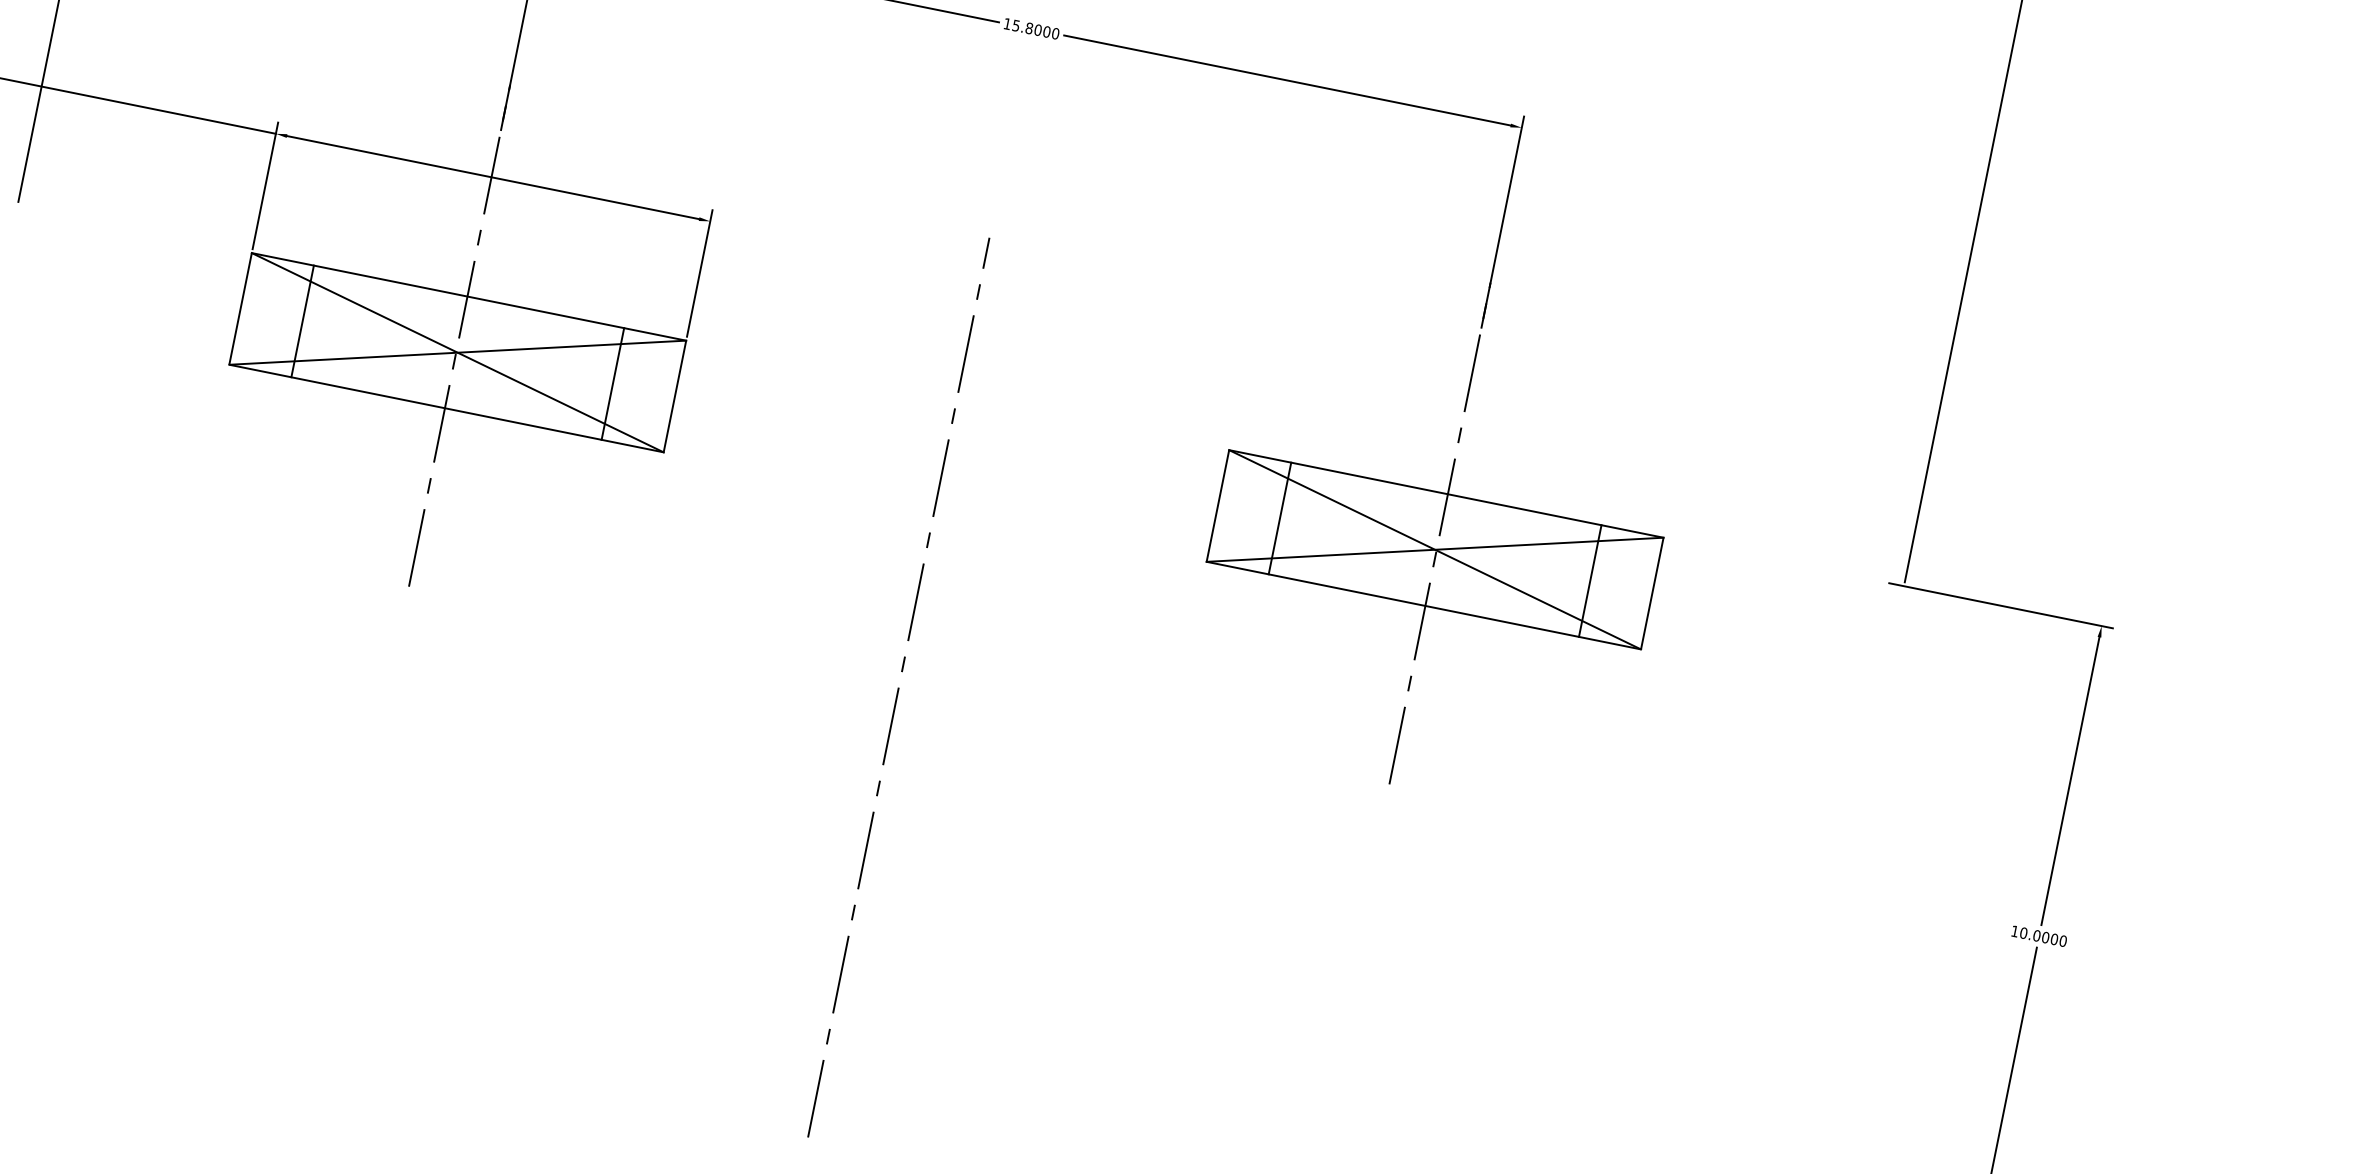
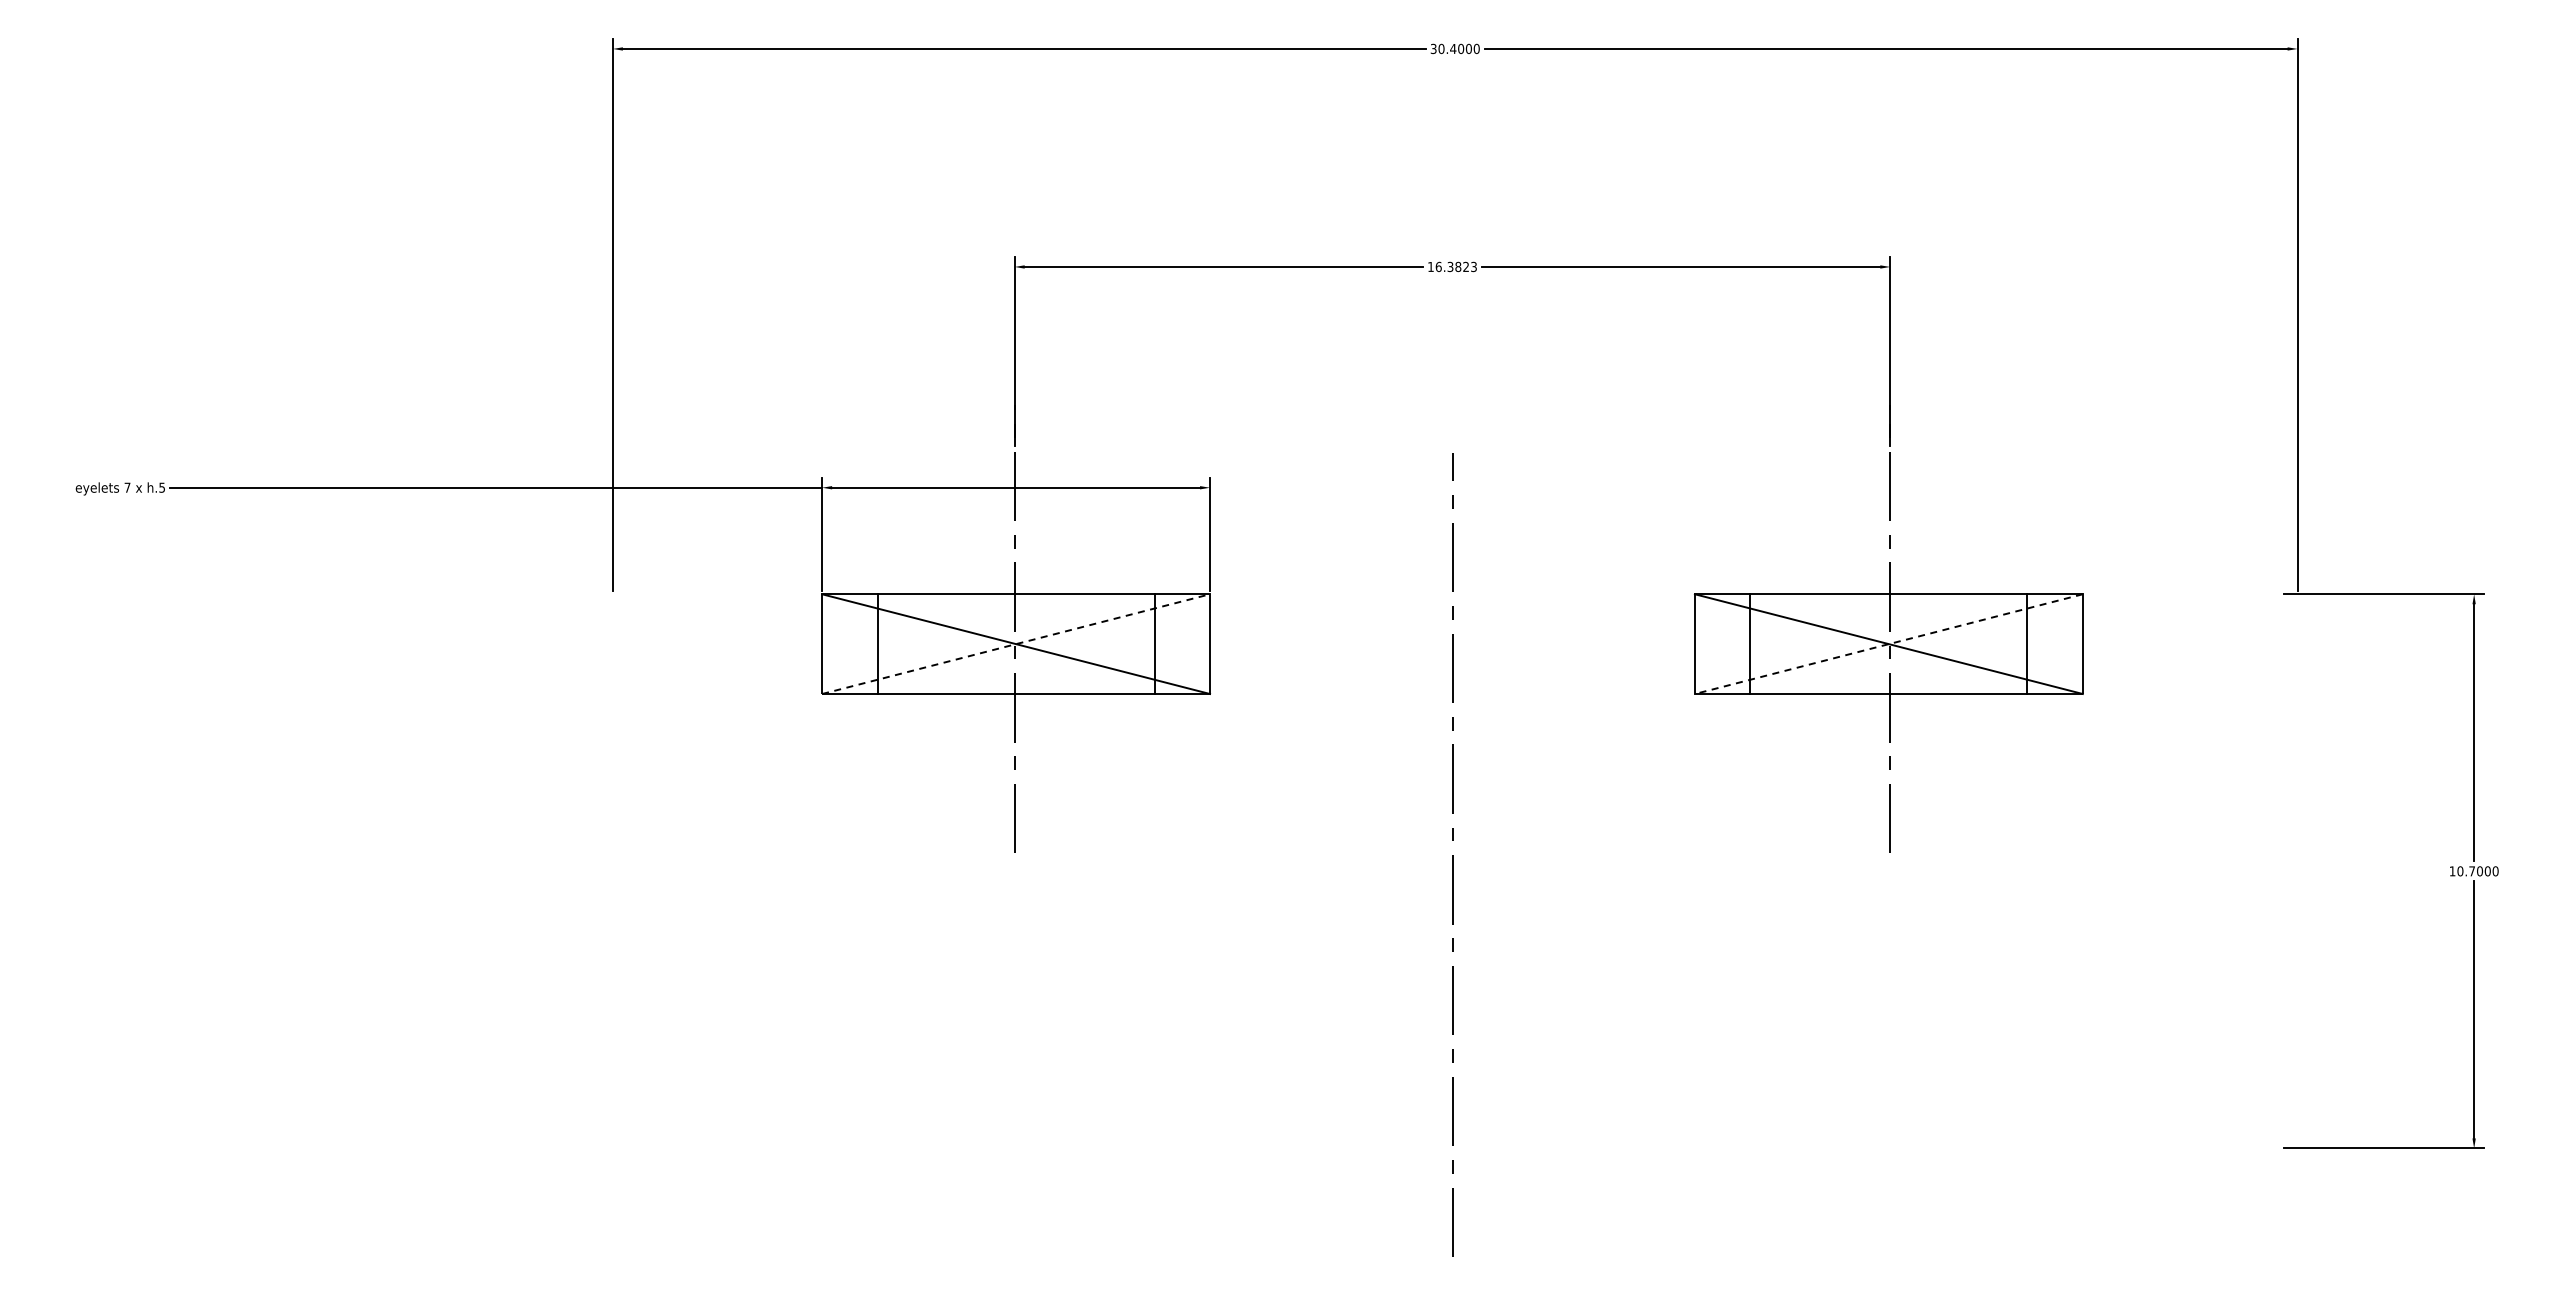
text: (1036, 29) -> (1456, 266), 15.8000 -> 16.3823
line: (458, 353) -> (1016, 644), solid -> dashed
line: (1434, 550) -> (1888, 644), solid -> dashed
text: (2037, 936) -> (2472, 871), 10.0000 -> 10.7000

